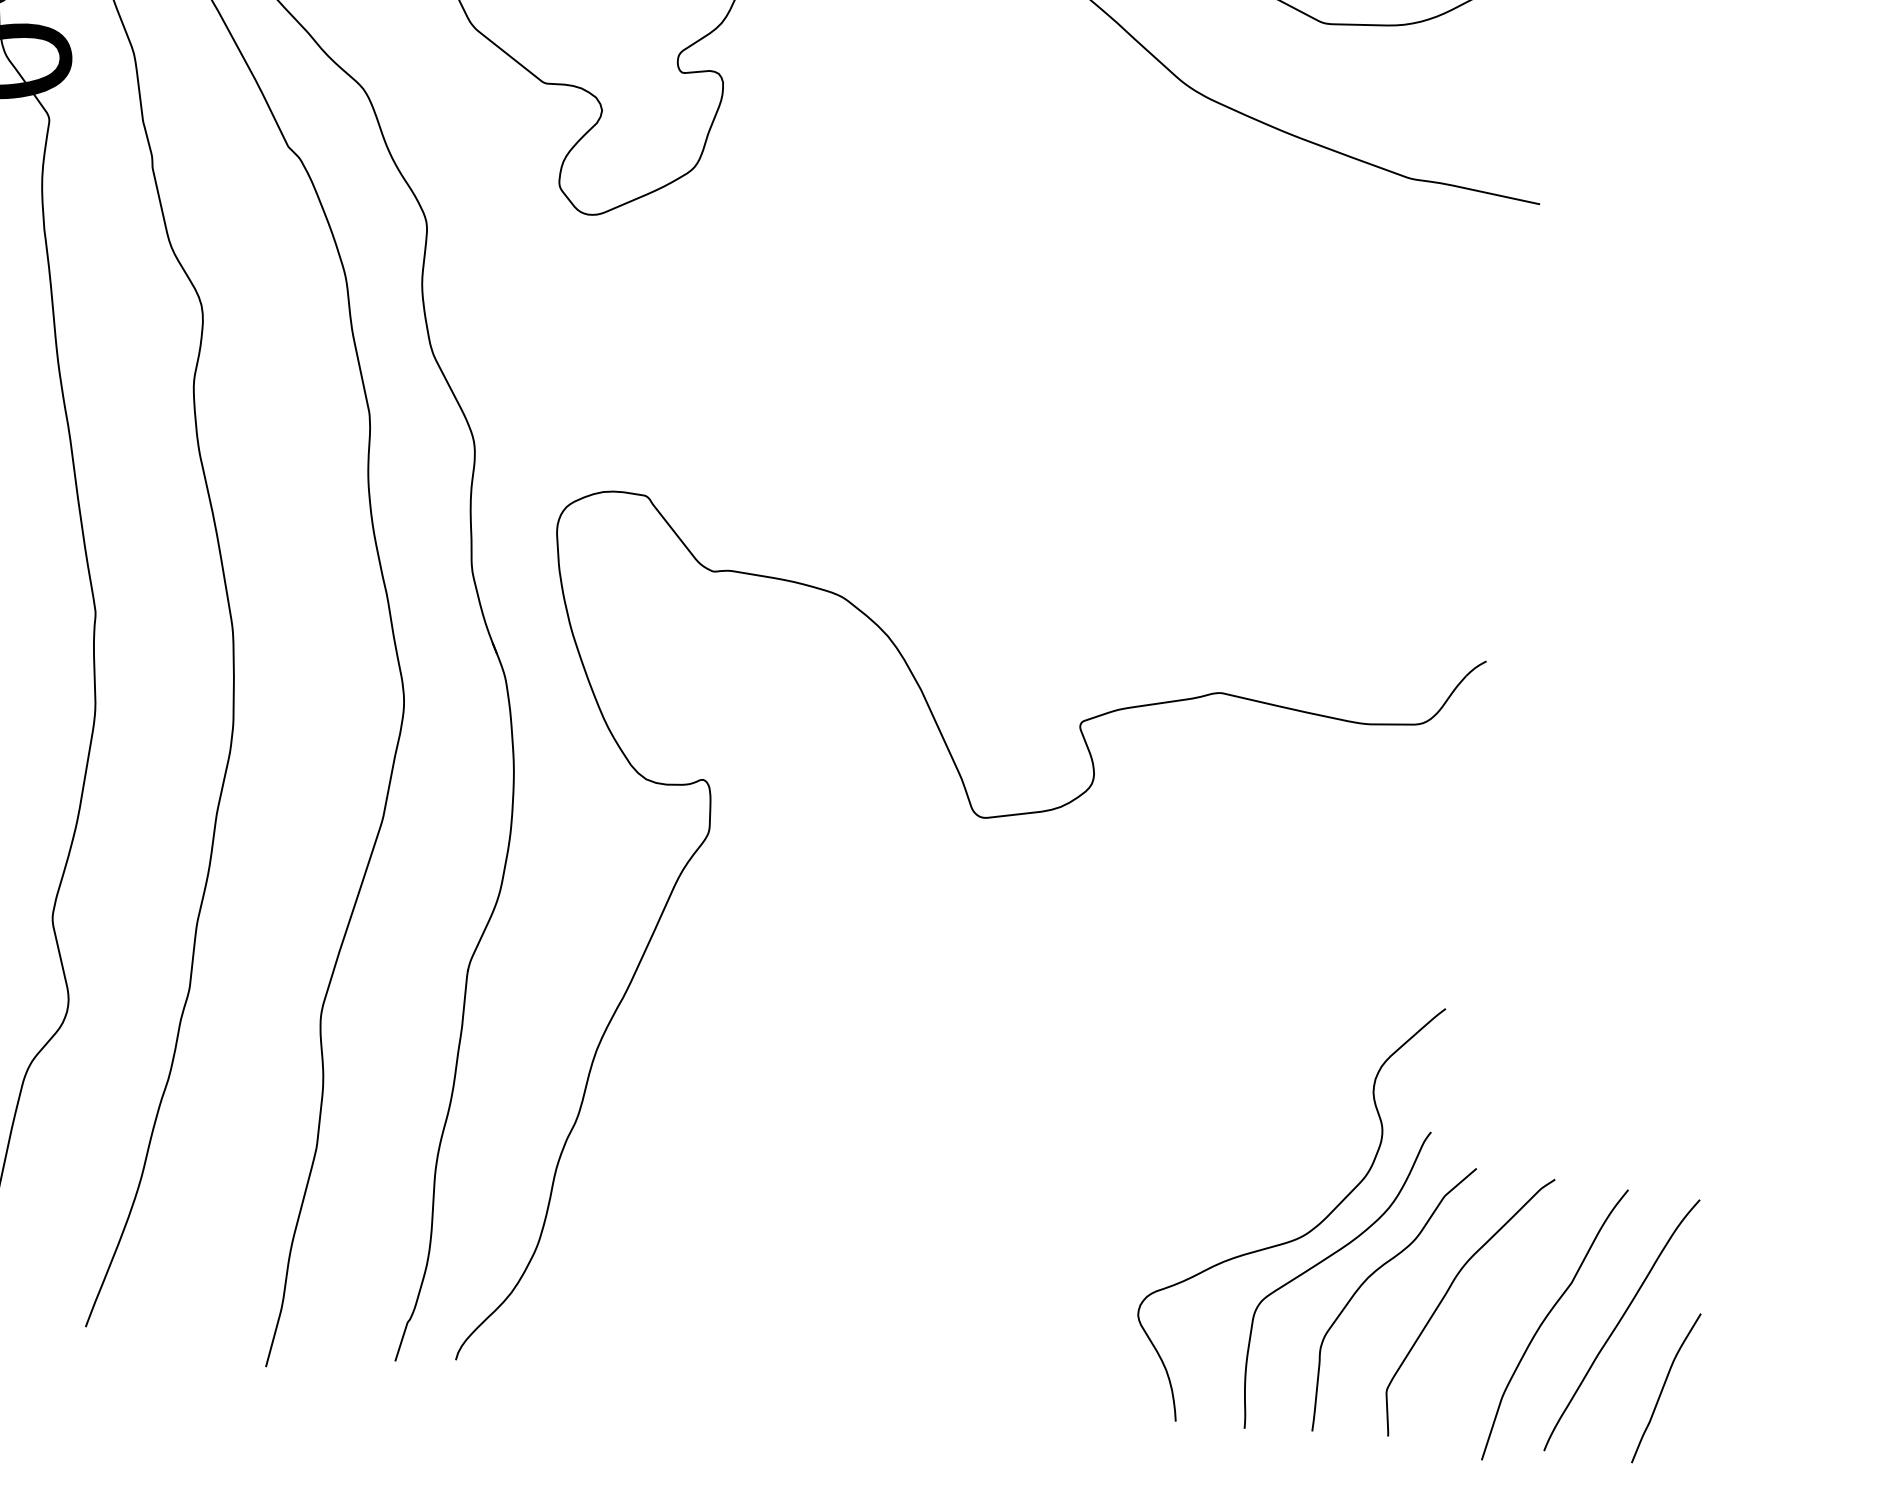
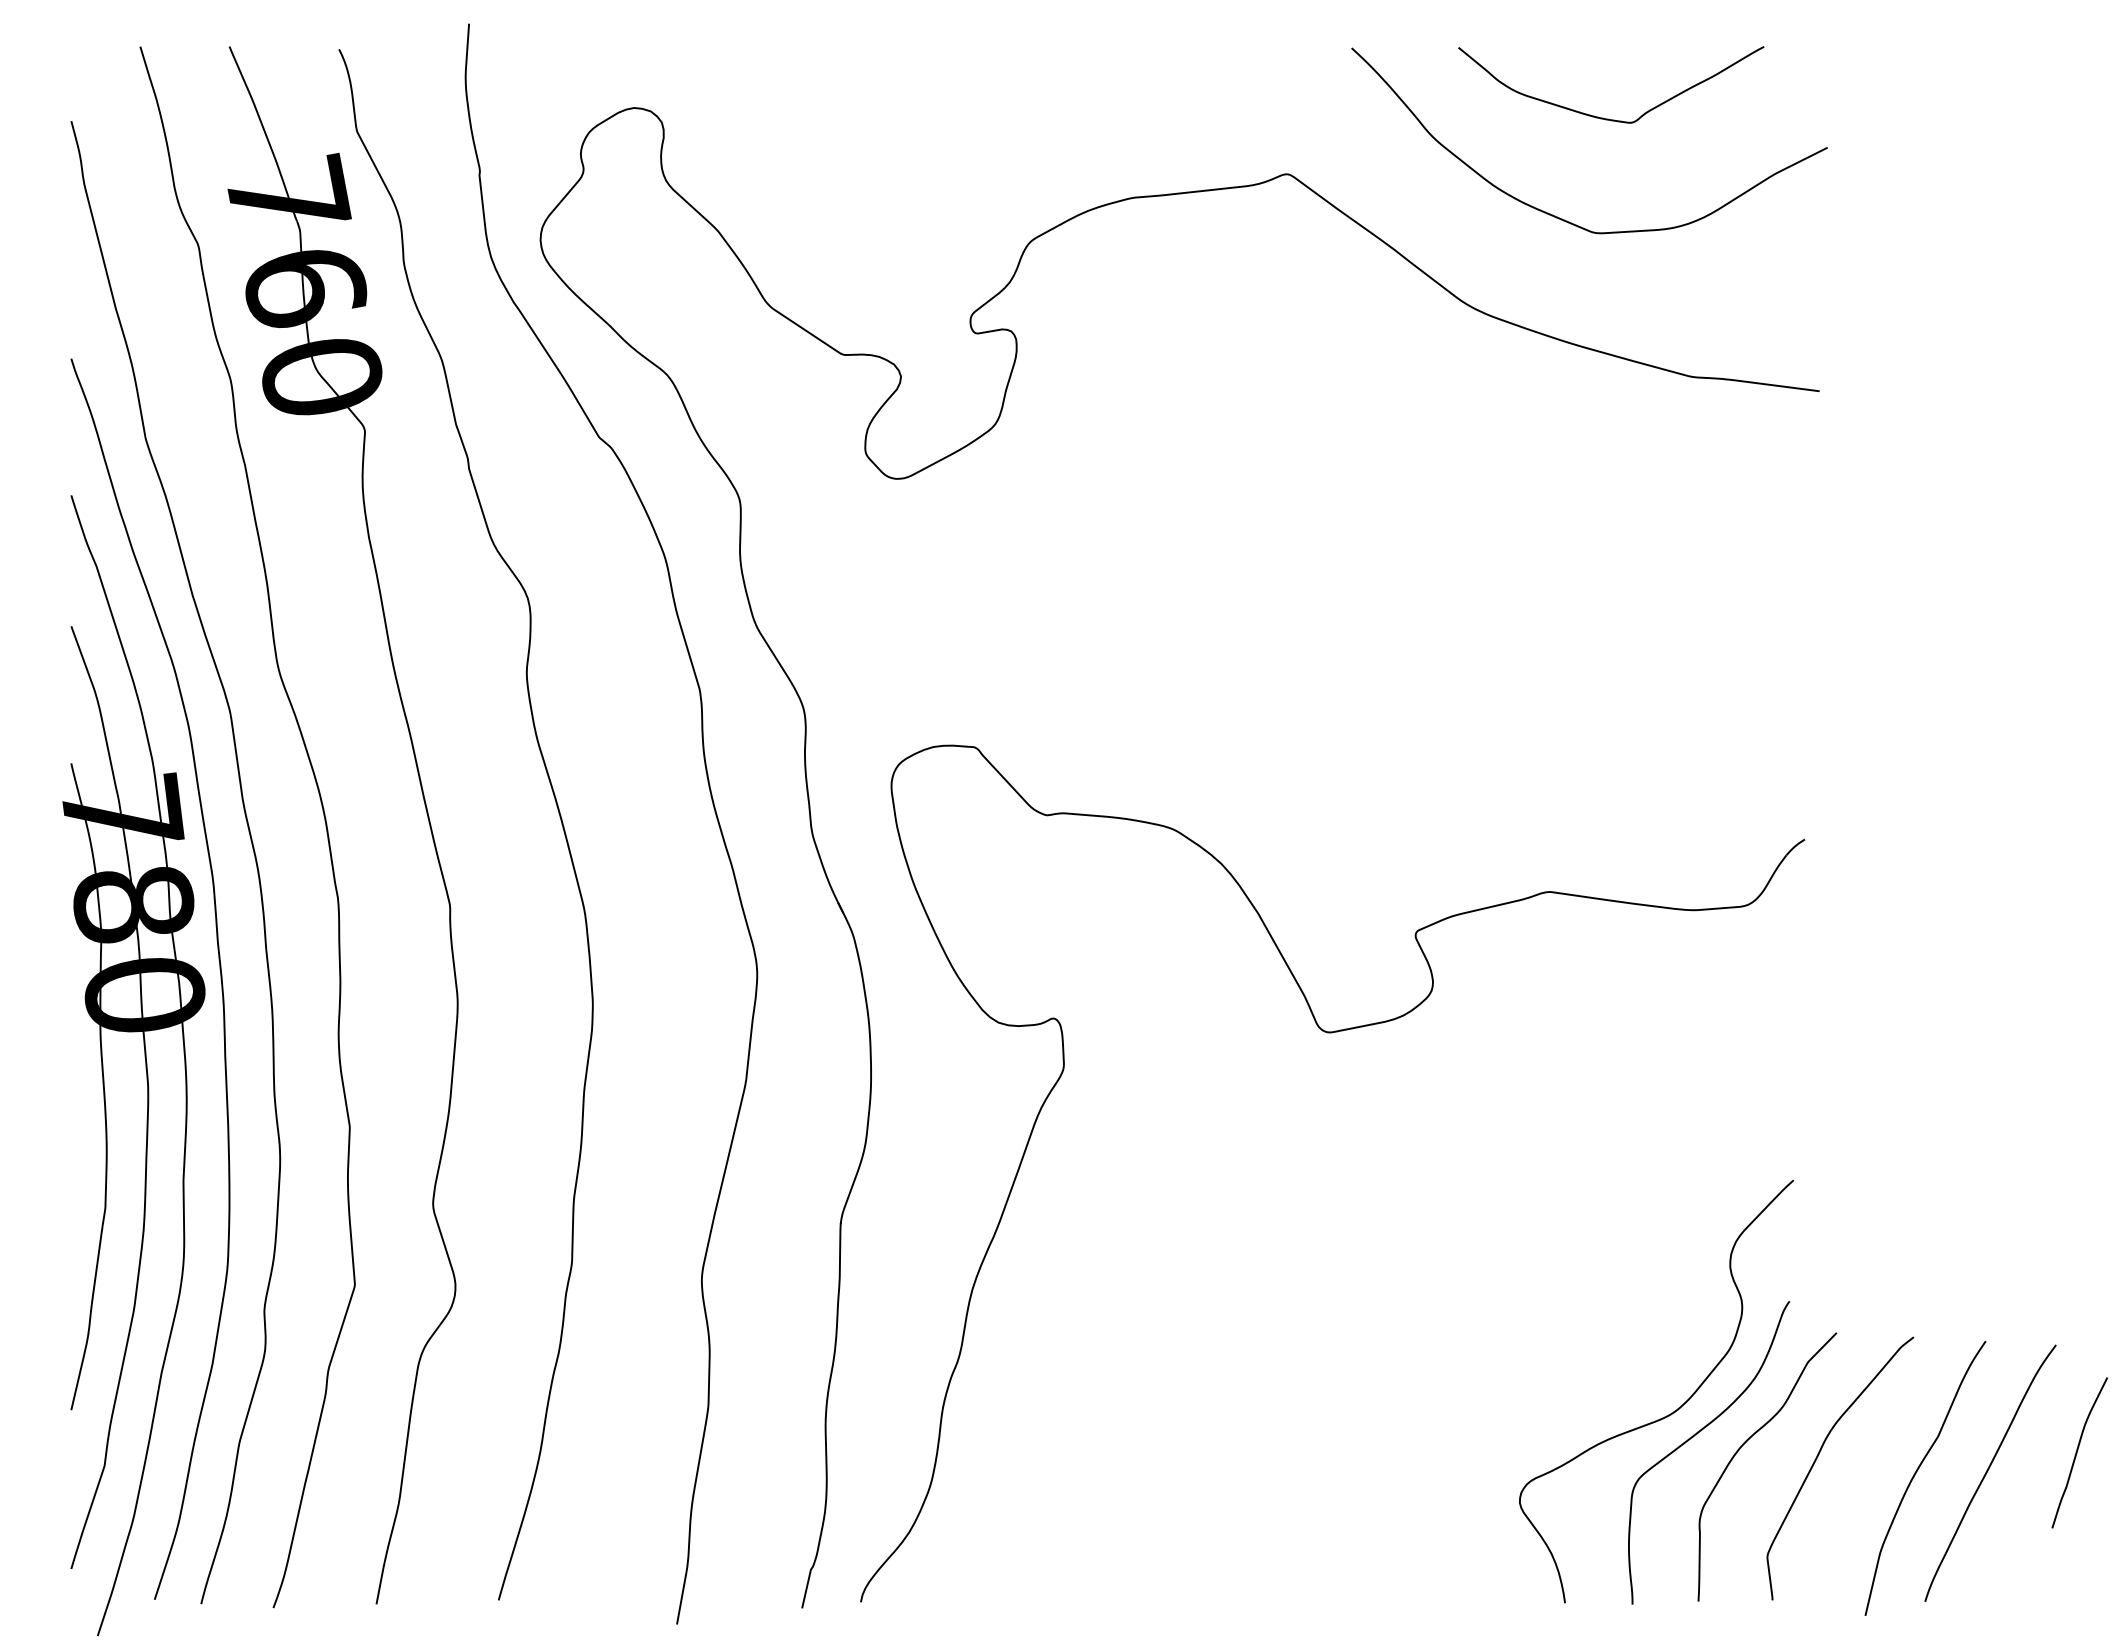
curve: (1663, 1387) -> (2077, 1452), moved

